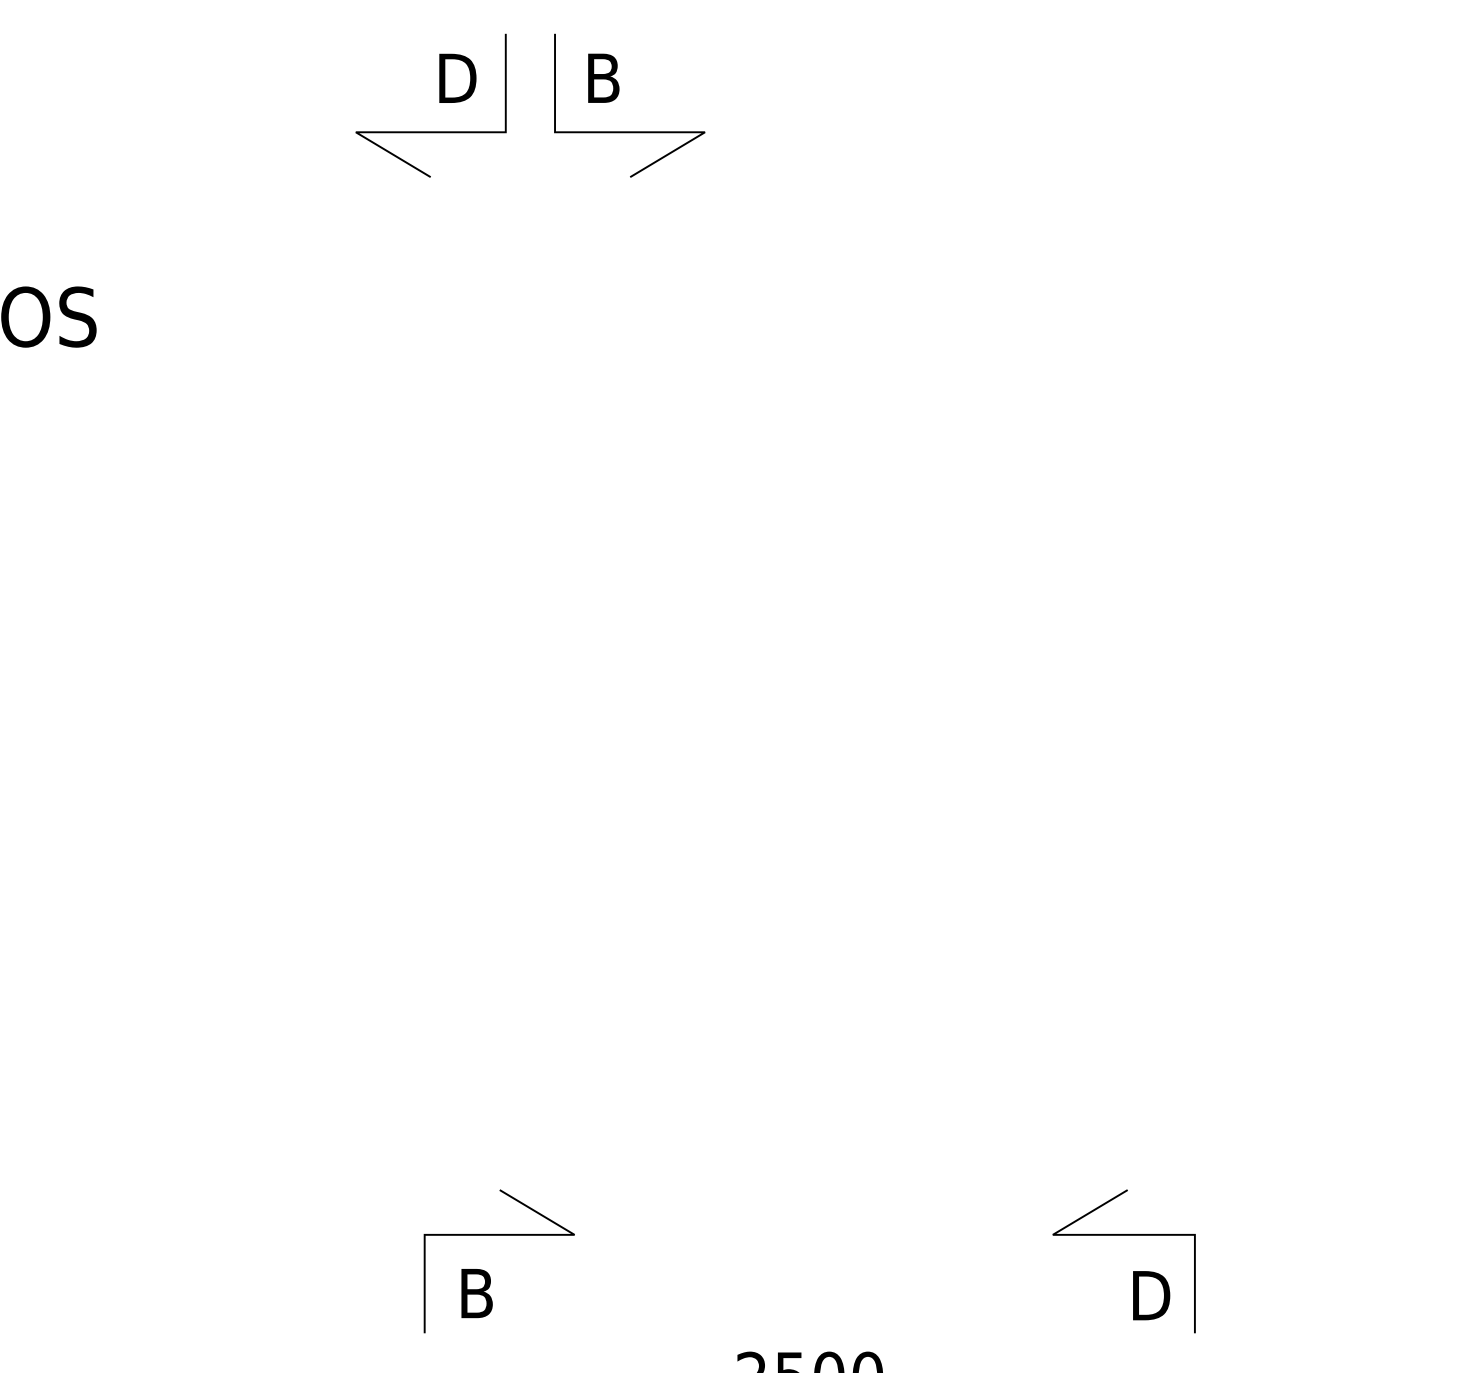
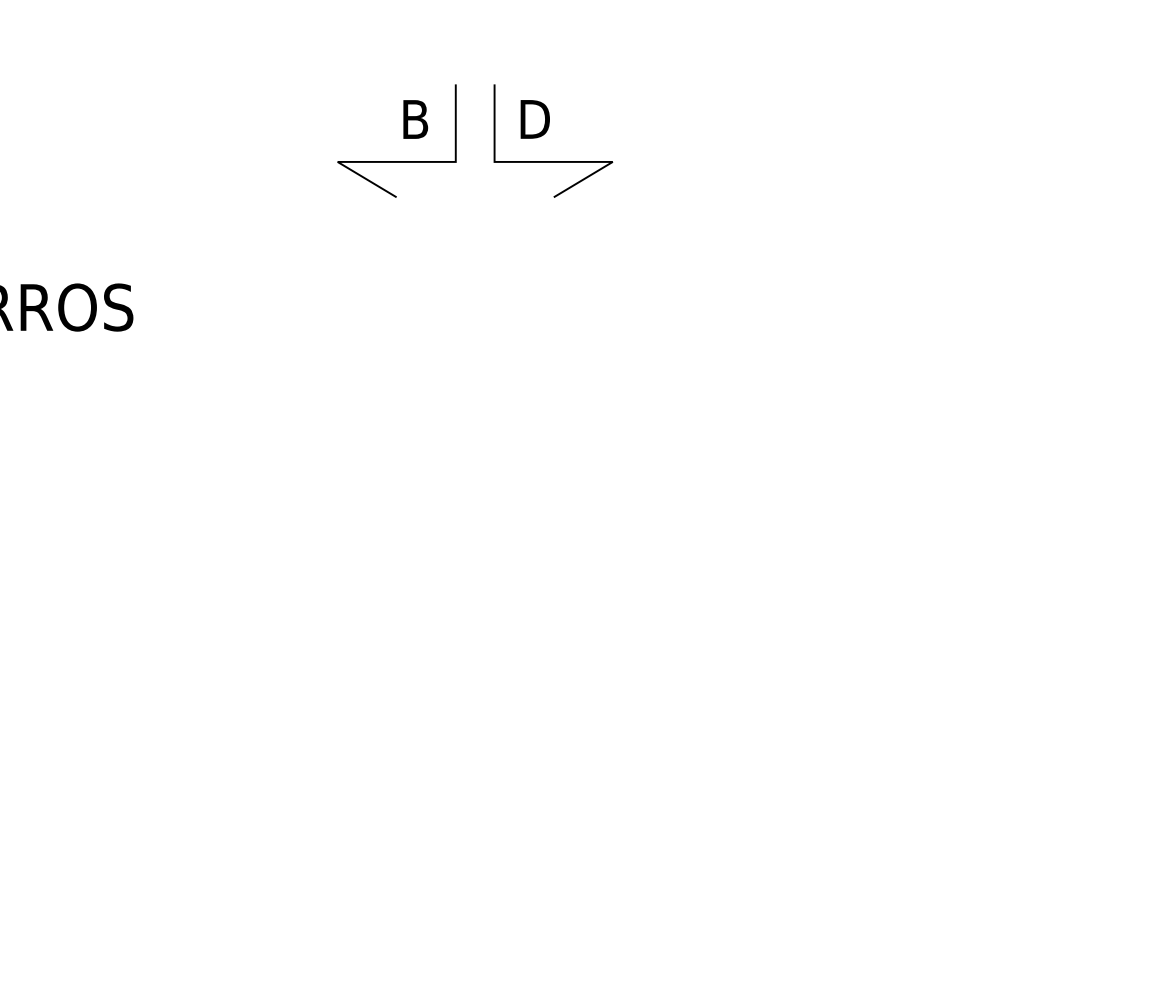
text: (460, 77) -> (420, 118), D -> B
text: (609, 77) -> (537, 118), B -> D

